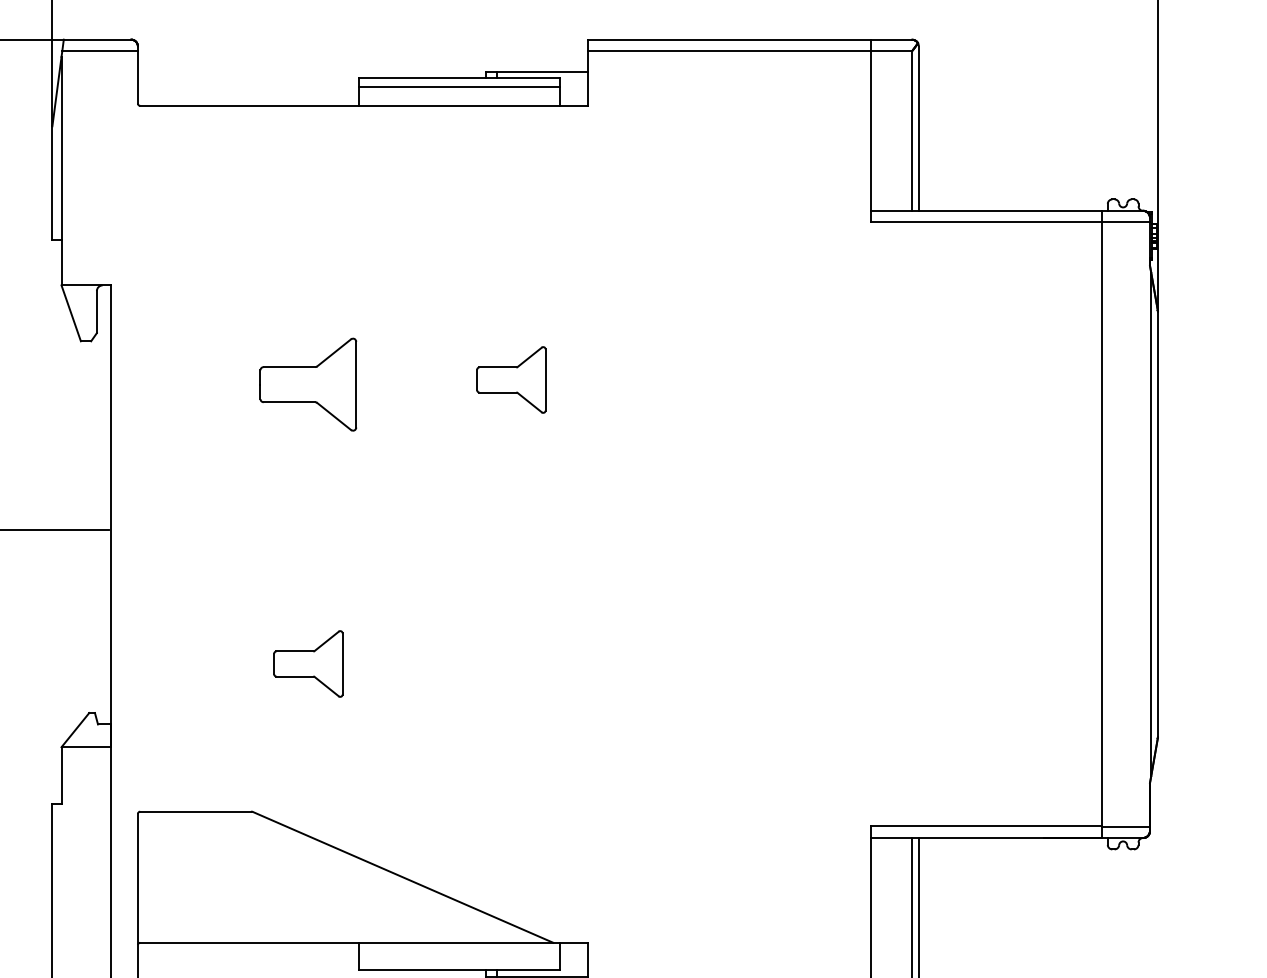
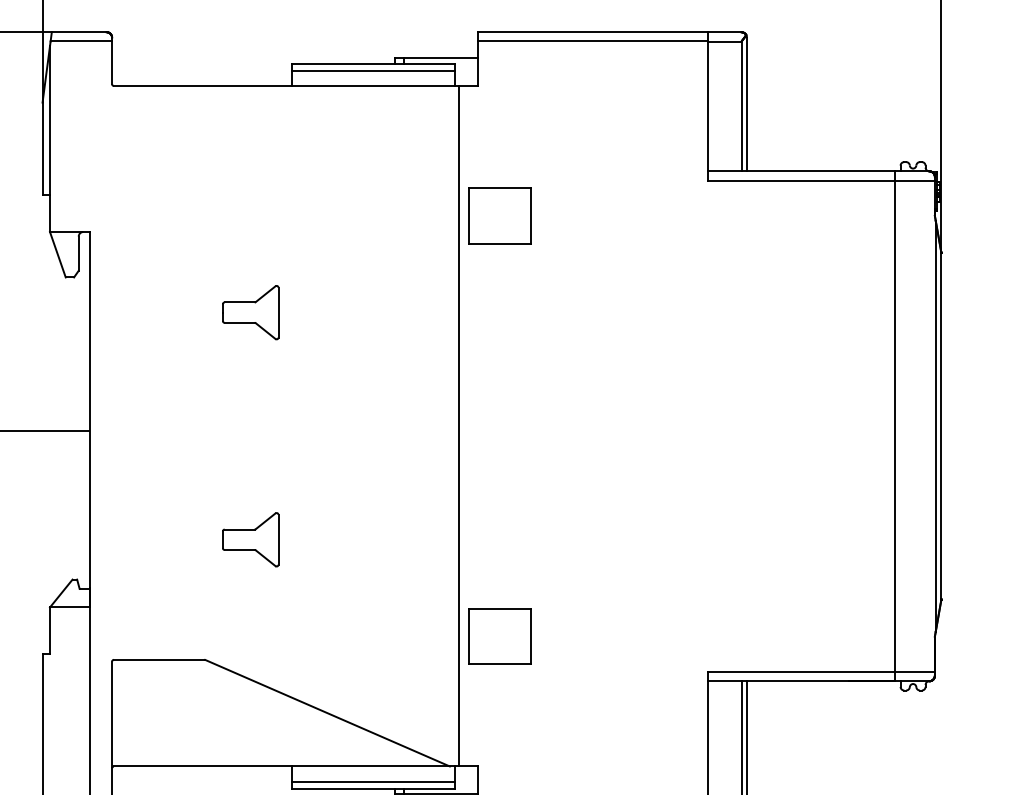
part: (615, 265) -> (500, 215), added
part: (511, 379) -> (415, 308), removed
part: (308, 384) -> (250, 312), size x0.71
line: (564, 523) -> (458, 425), added
part: (615, 782) -> (500, 636), added
line: (459, 961) -> (373, 781), added

